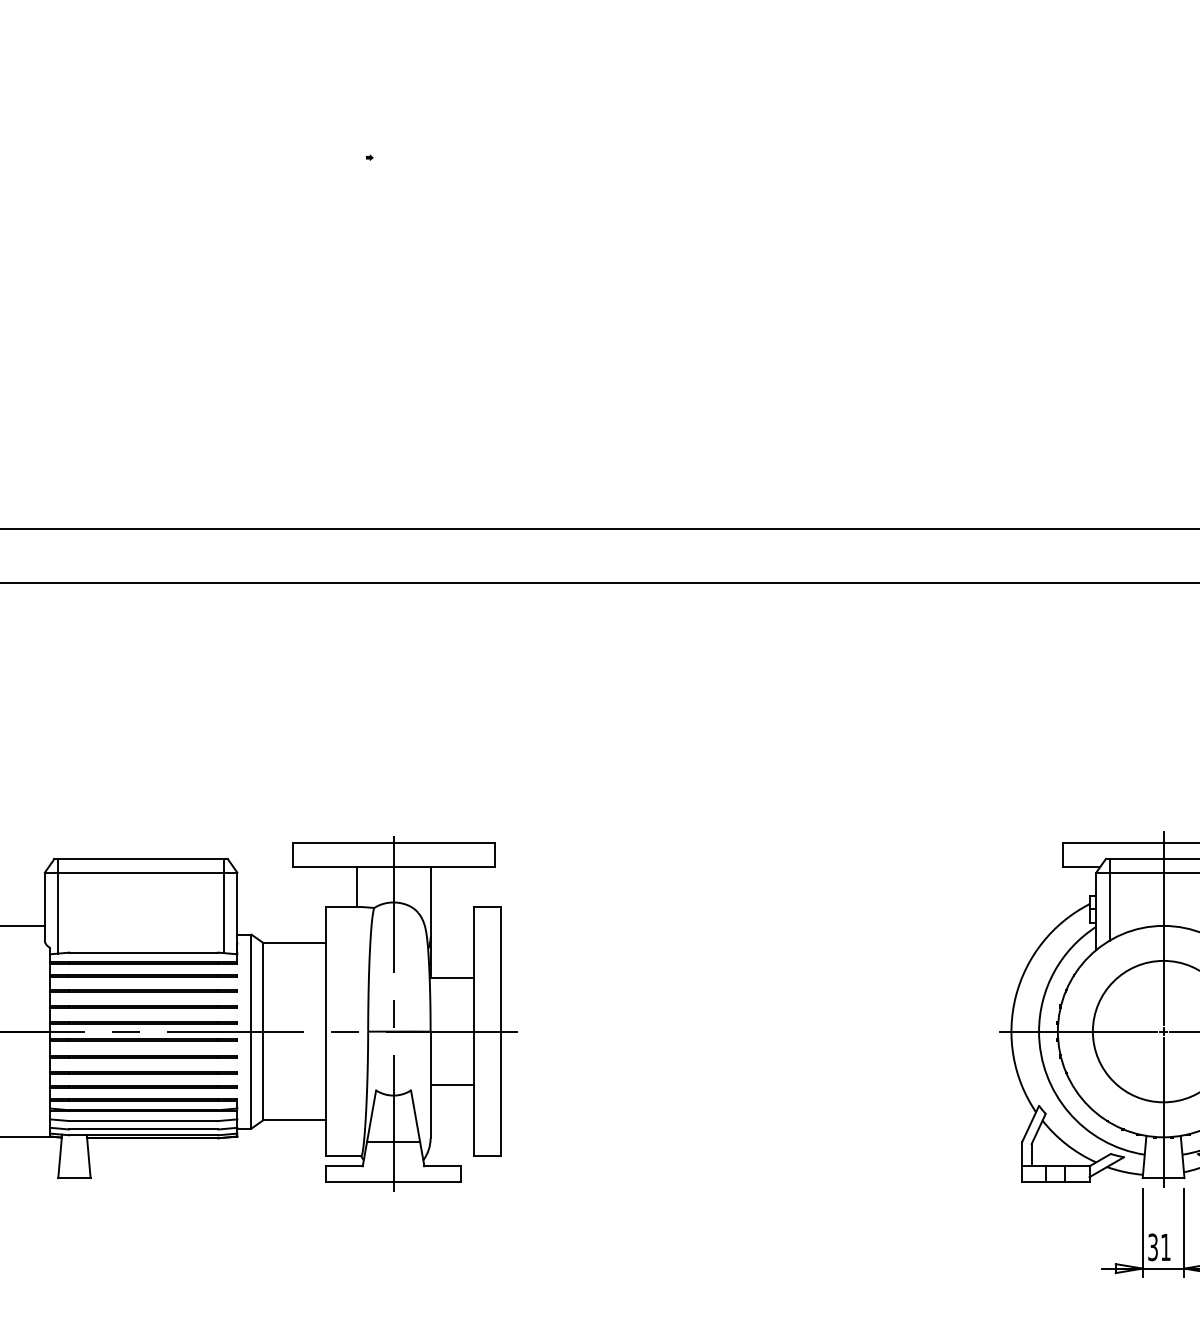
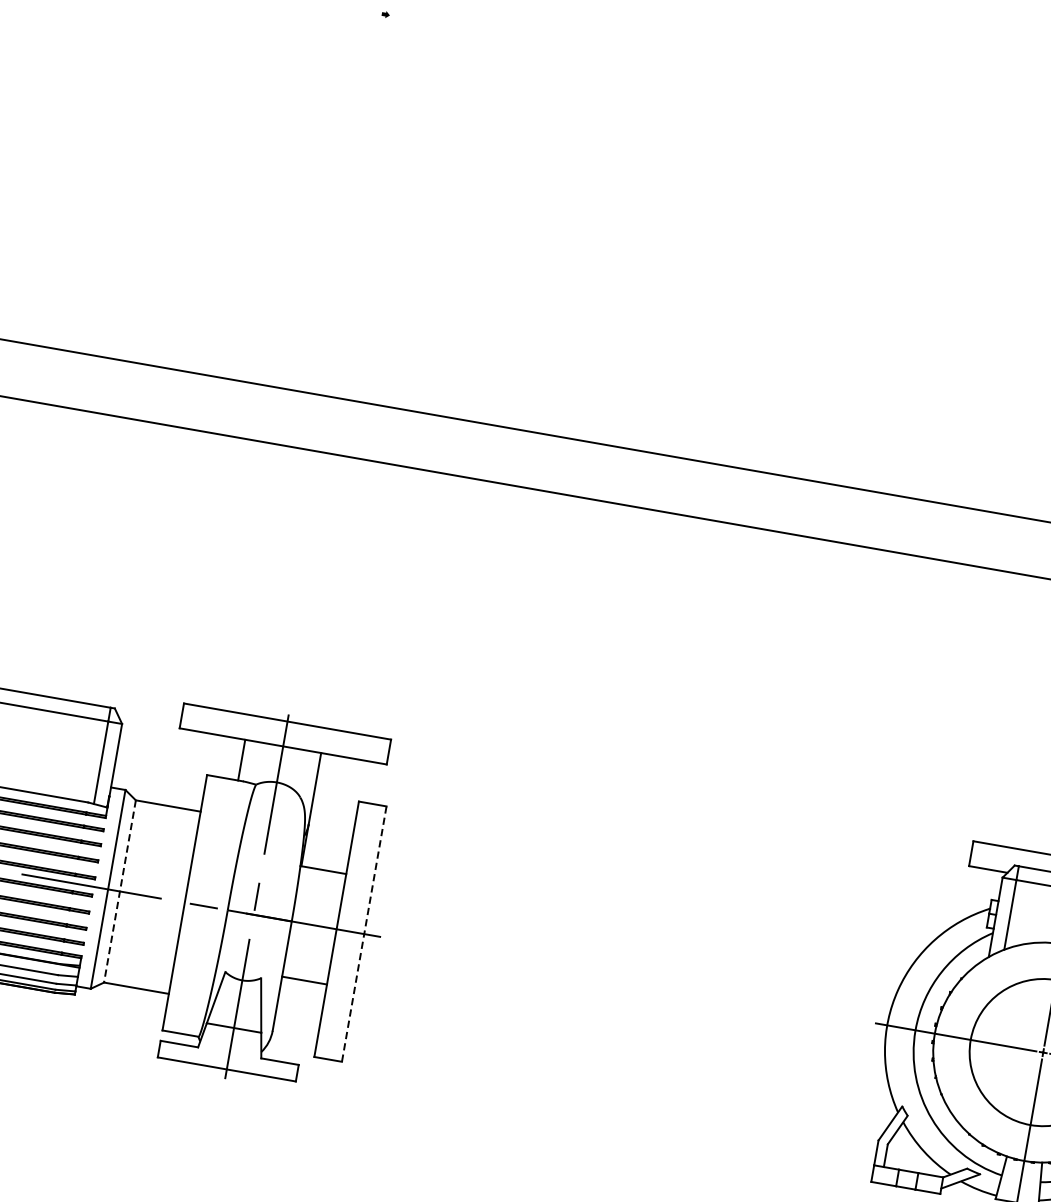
line: (263, 1031) -> (120, 891), solid -> dashed
line: (501, 1031) -> (364, 934), solid -> dashed

